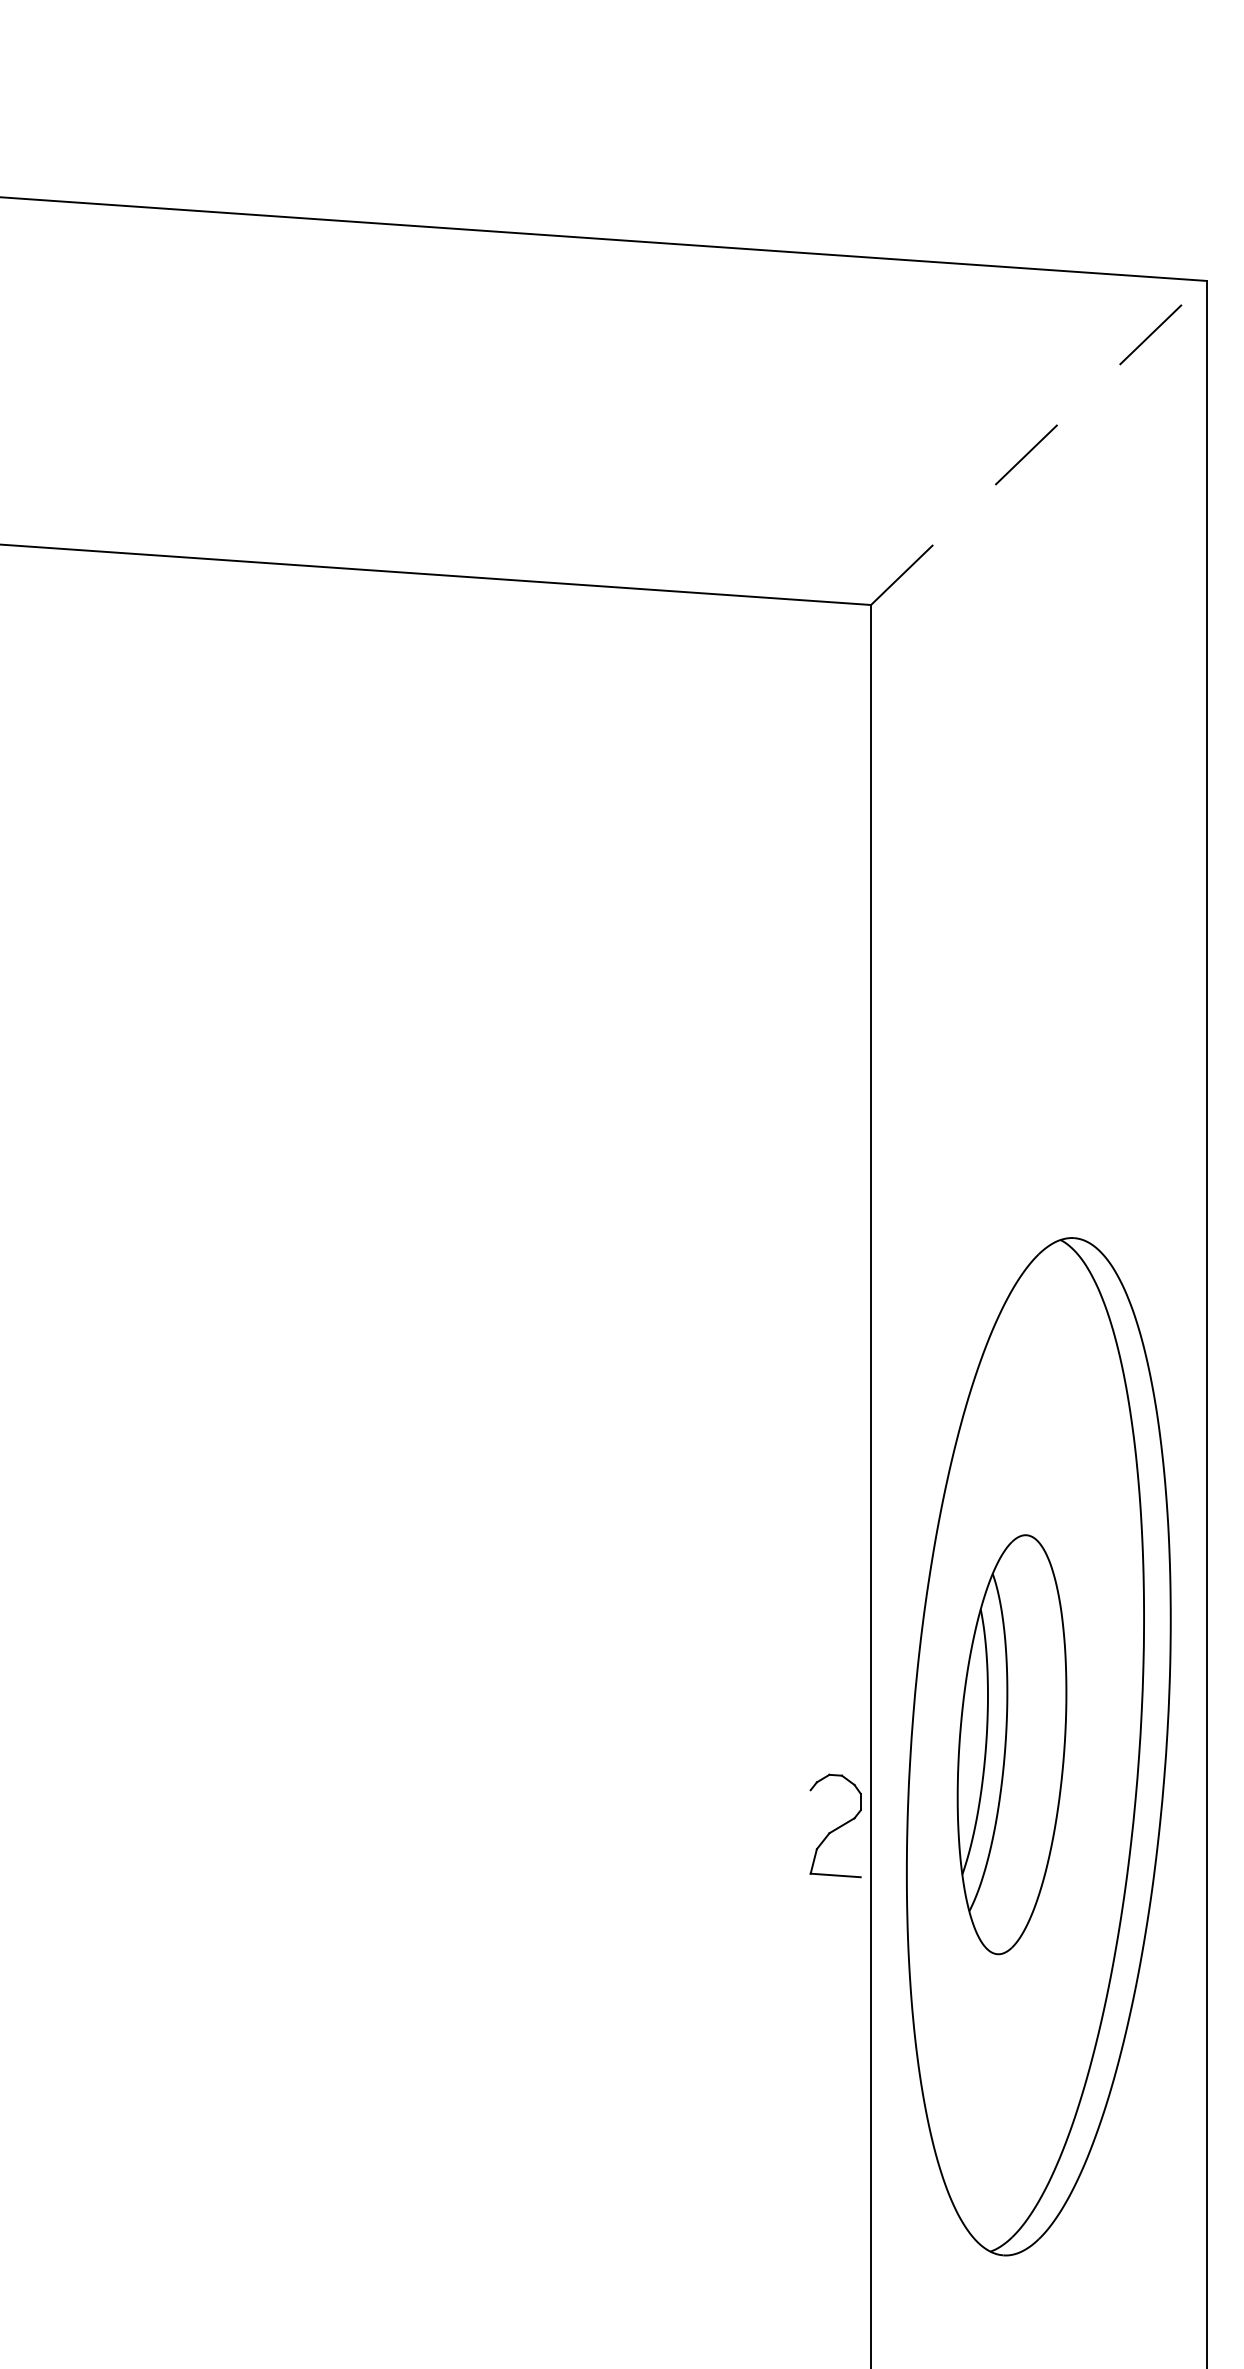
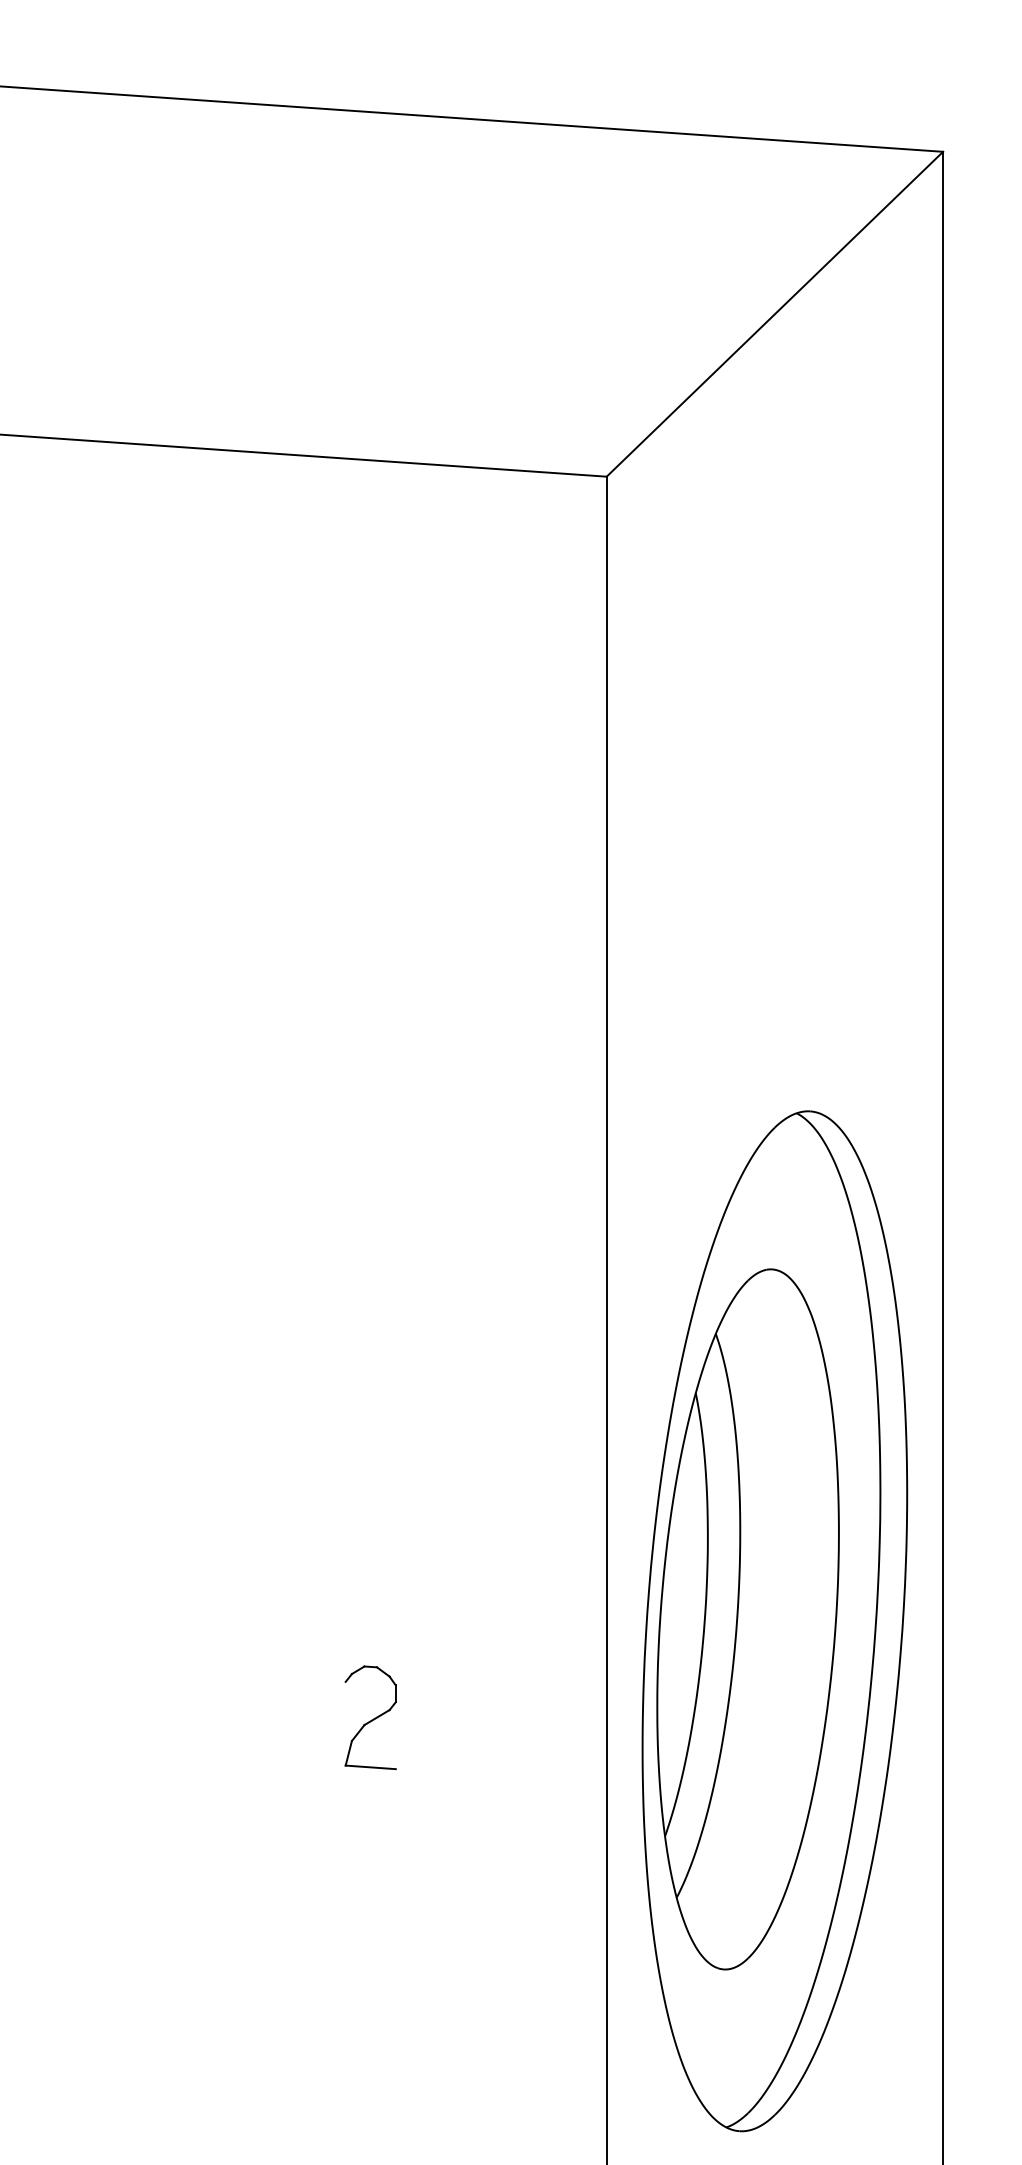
line: (1039, 442) -> (775, 313), dashed -> solid
part: (1011, 1744) -> (747, 1619), size x1.67
part: (835, 1825) -> (370, 1717), moved

